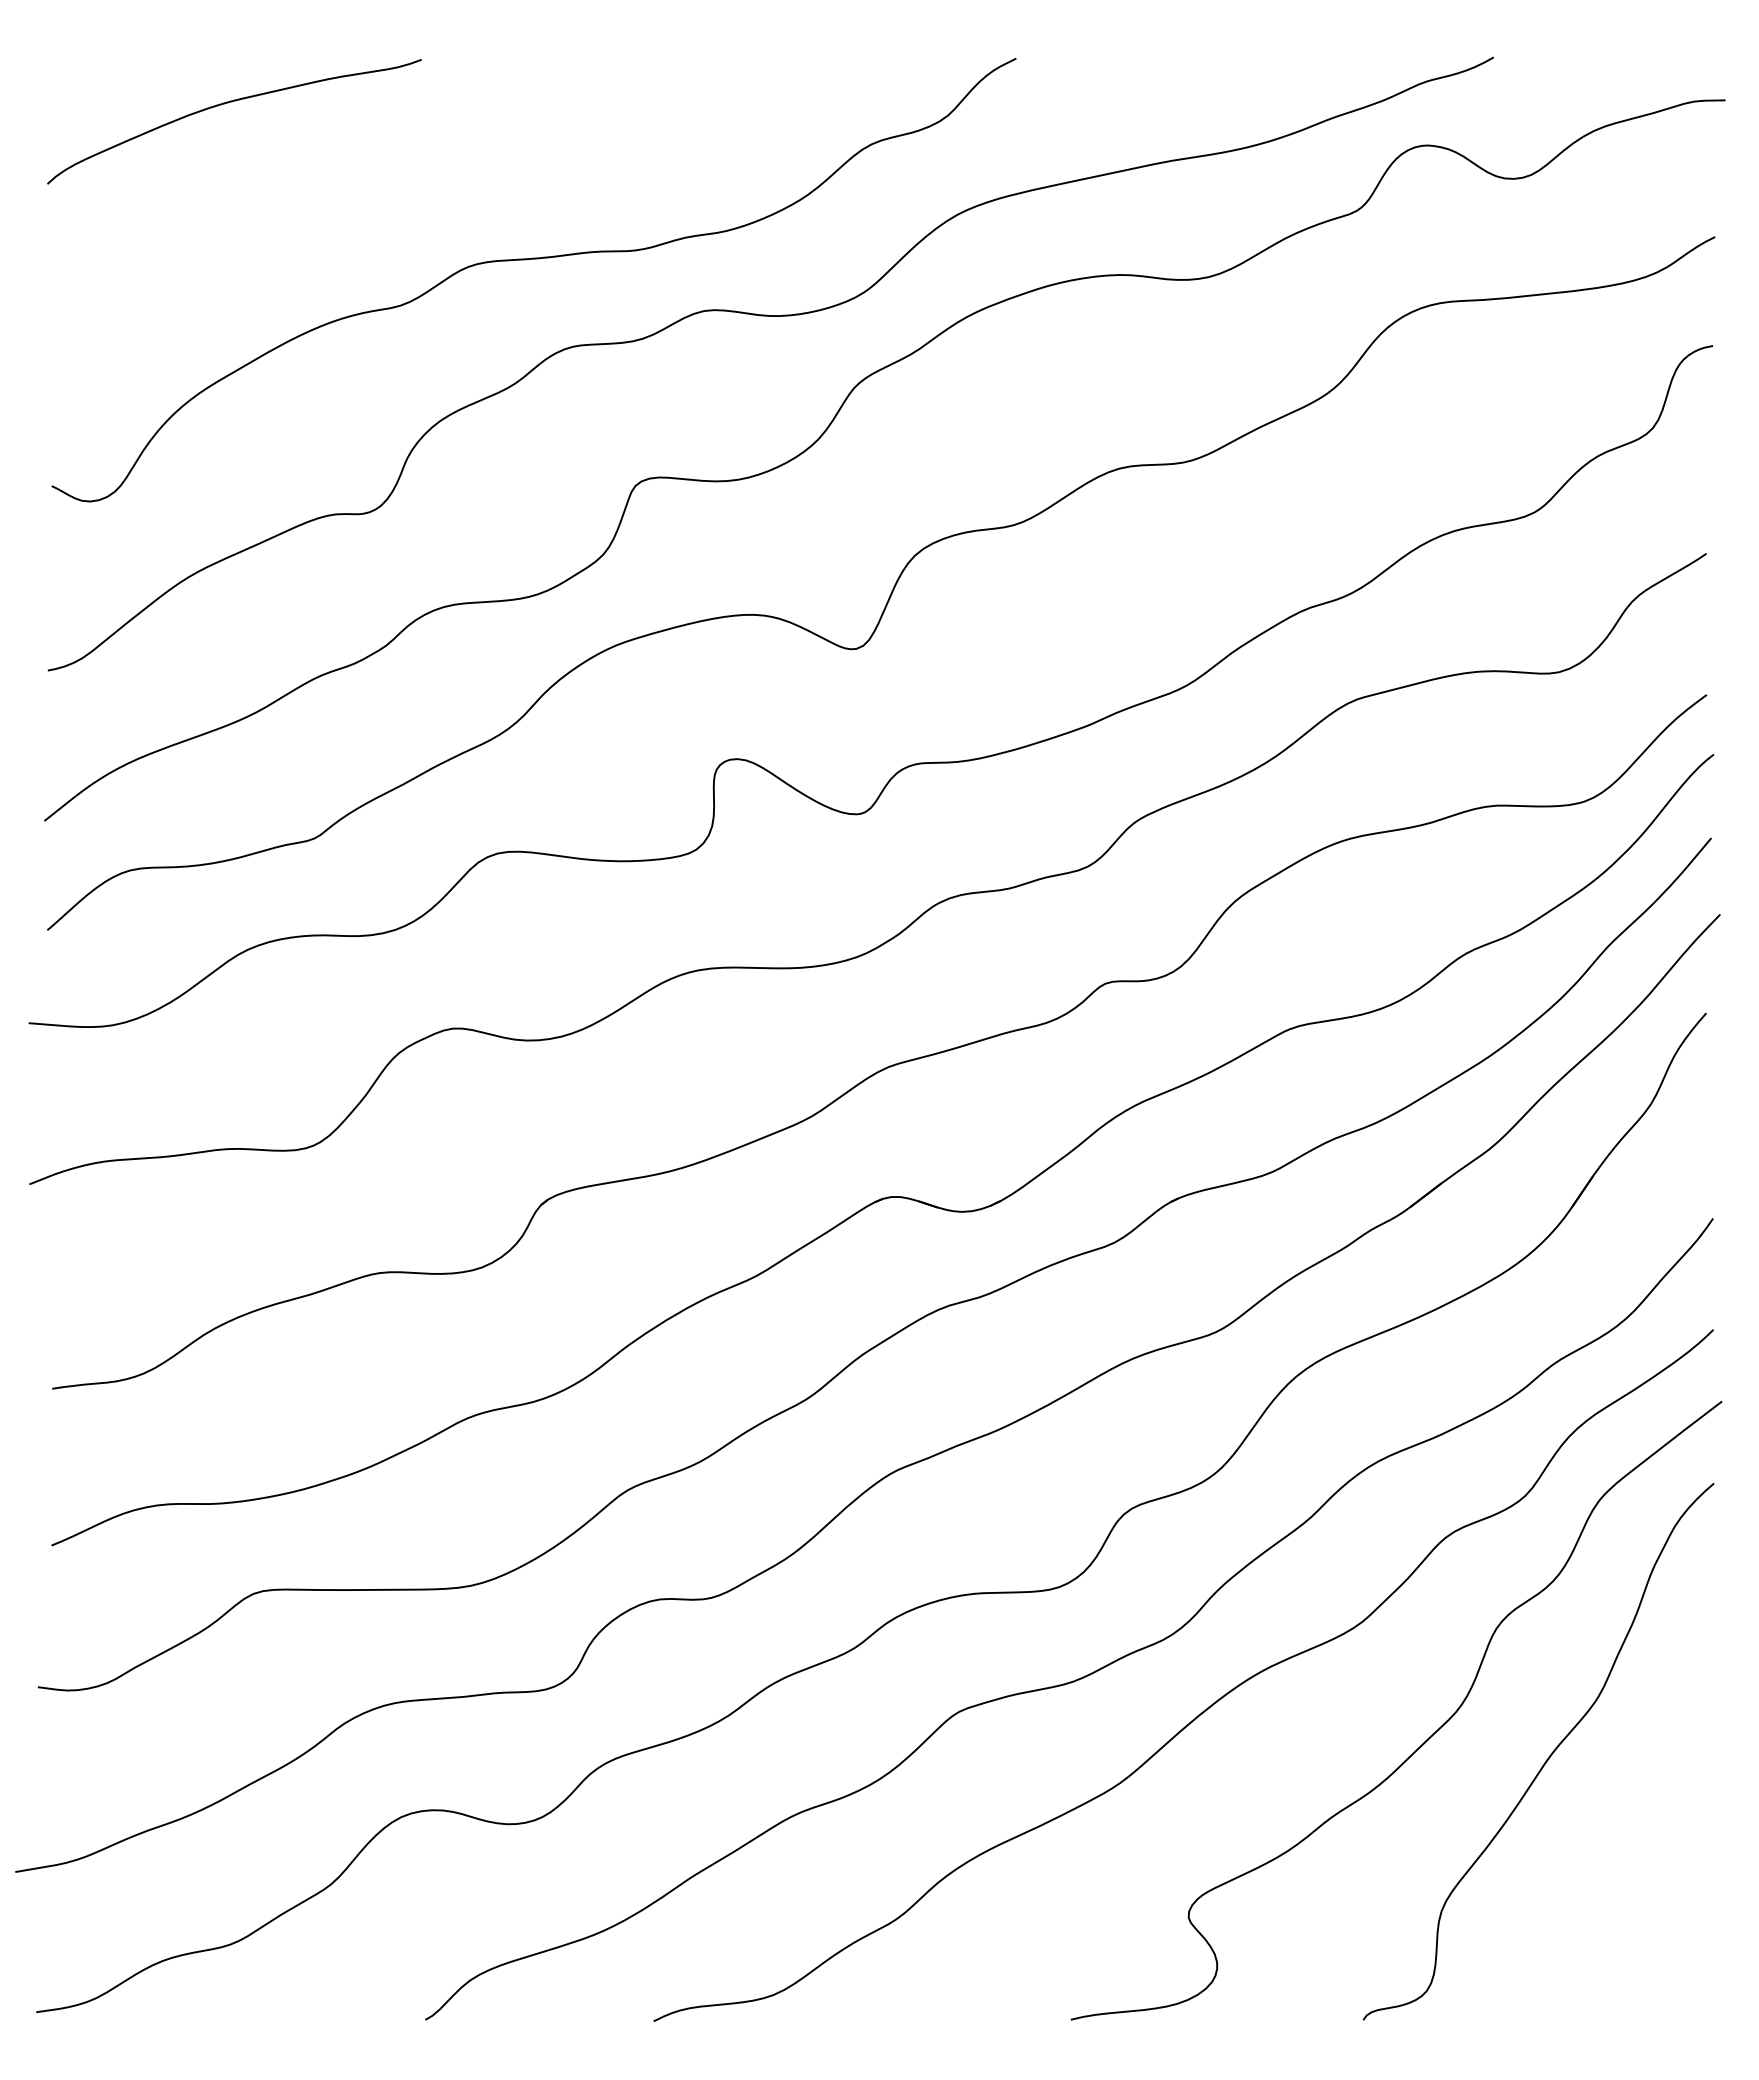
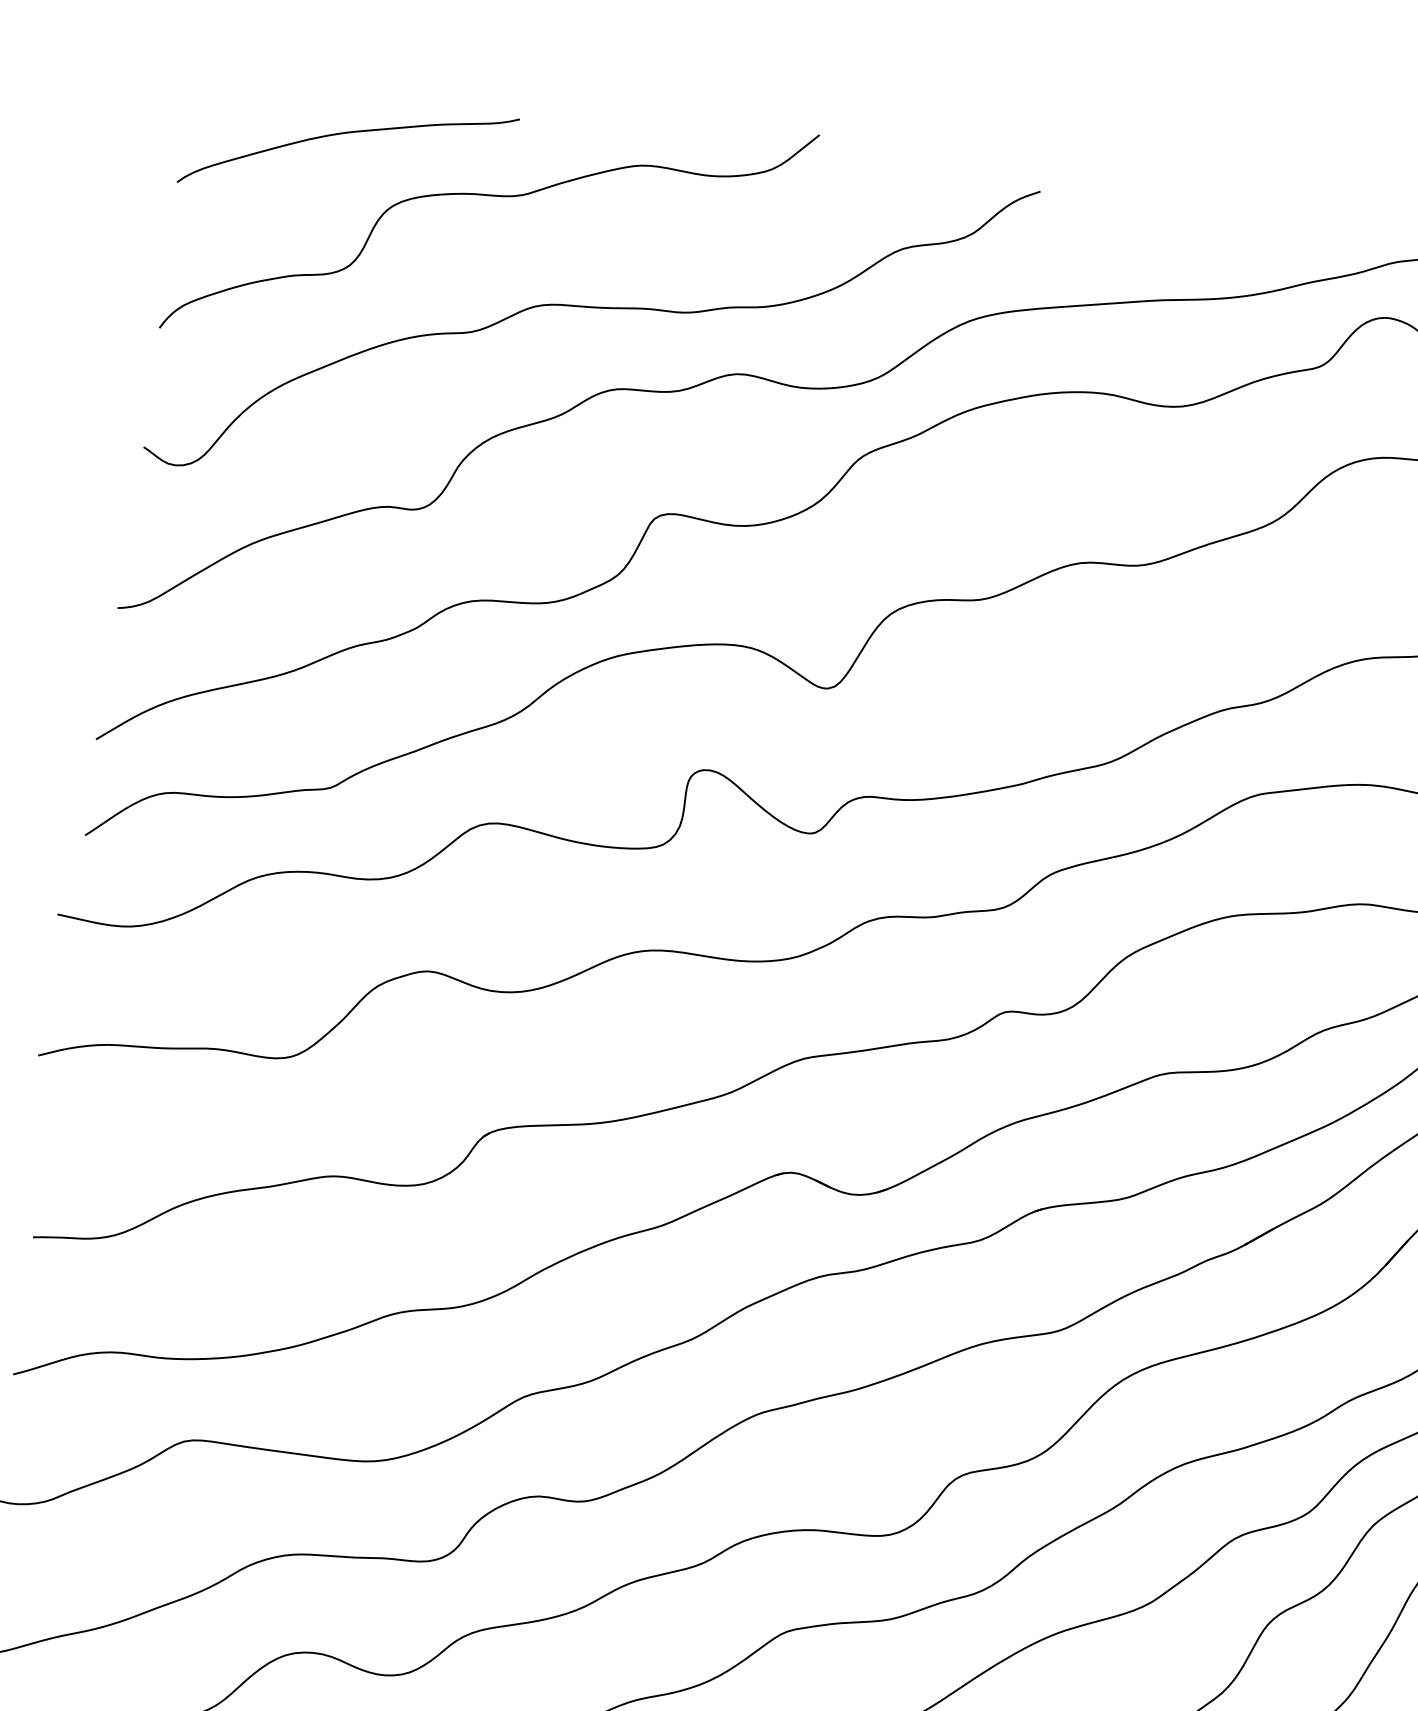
curve: (405, 150) -> (494, 196), added

